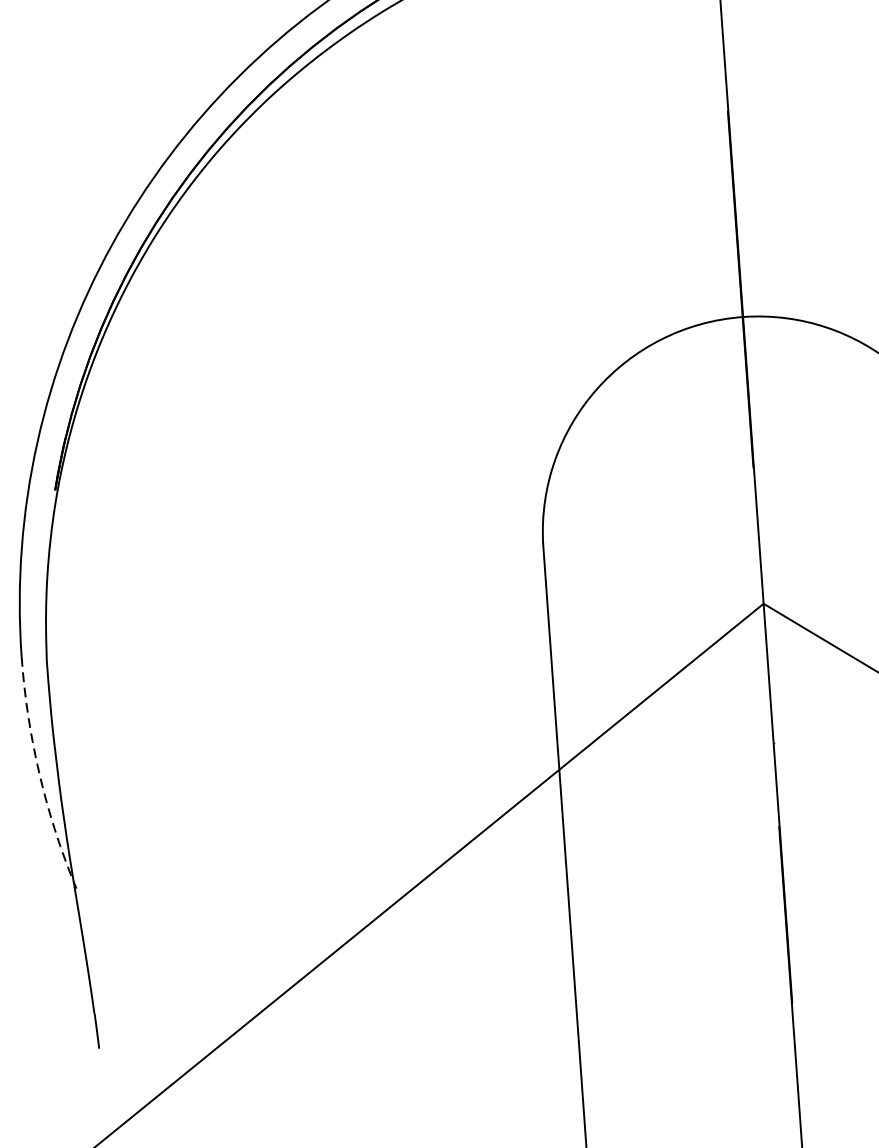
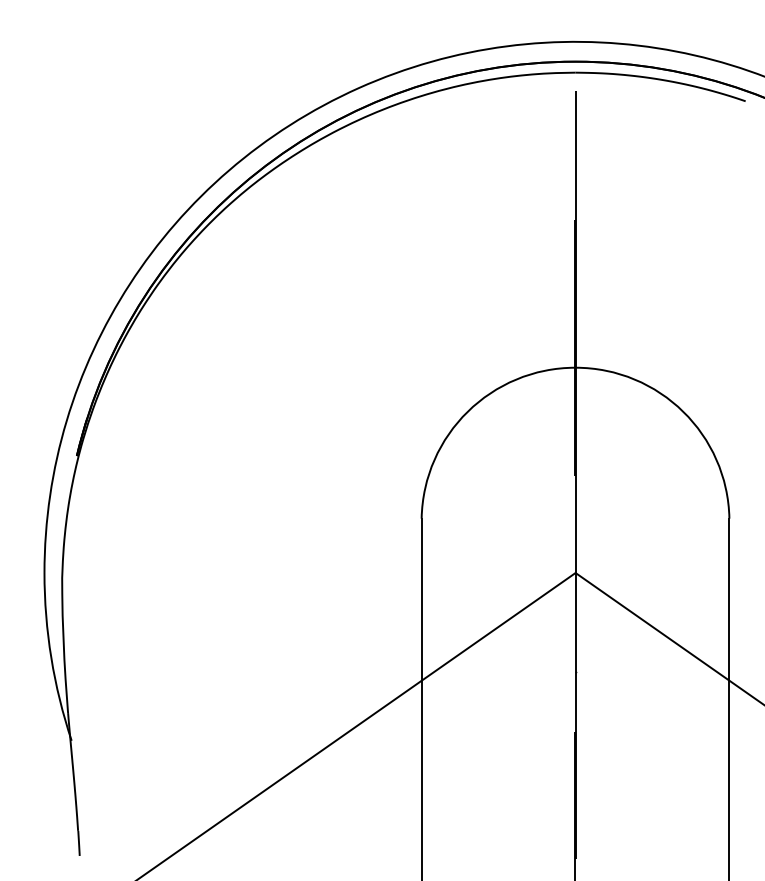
arc: (39, 774) -> (51, 657), dashed -> solid

